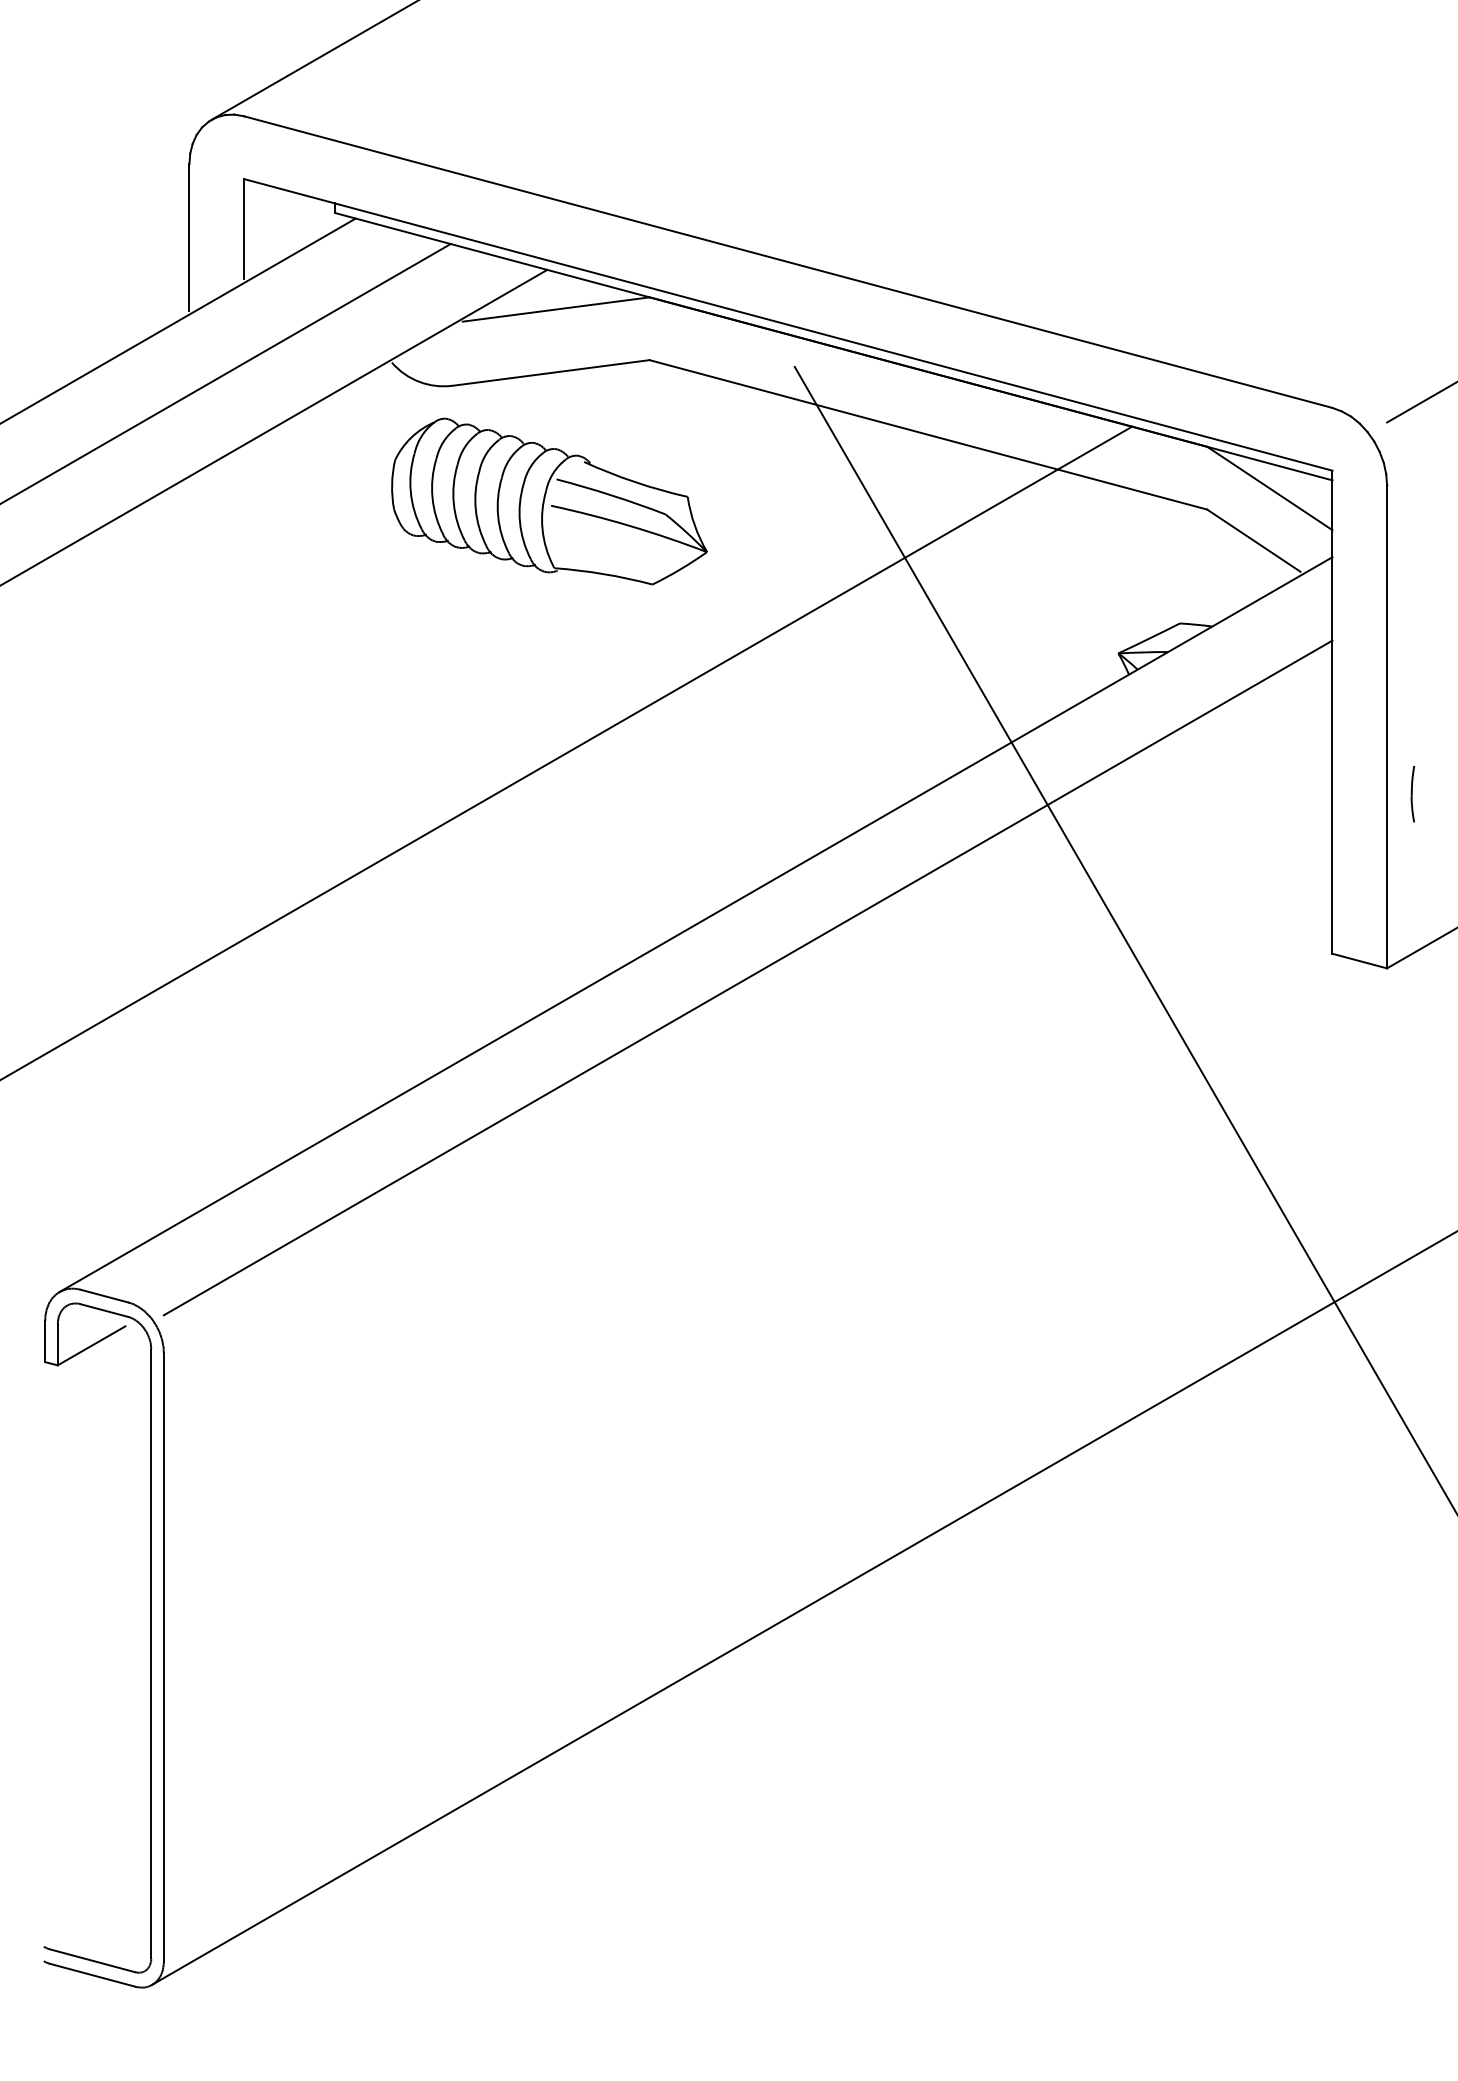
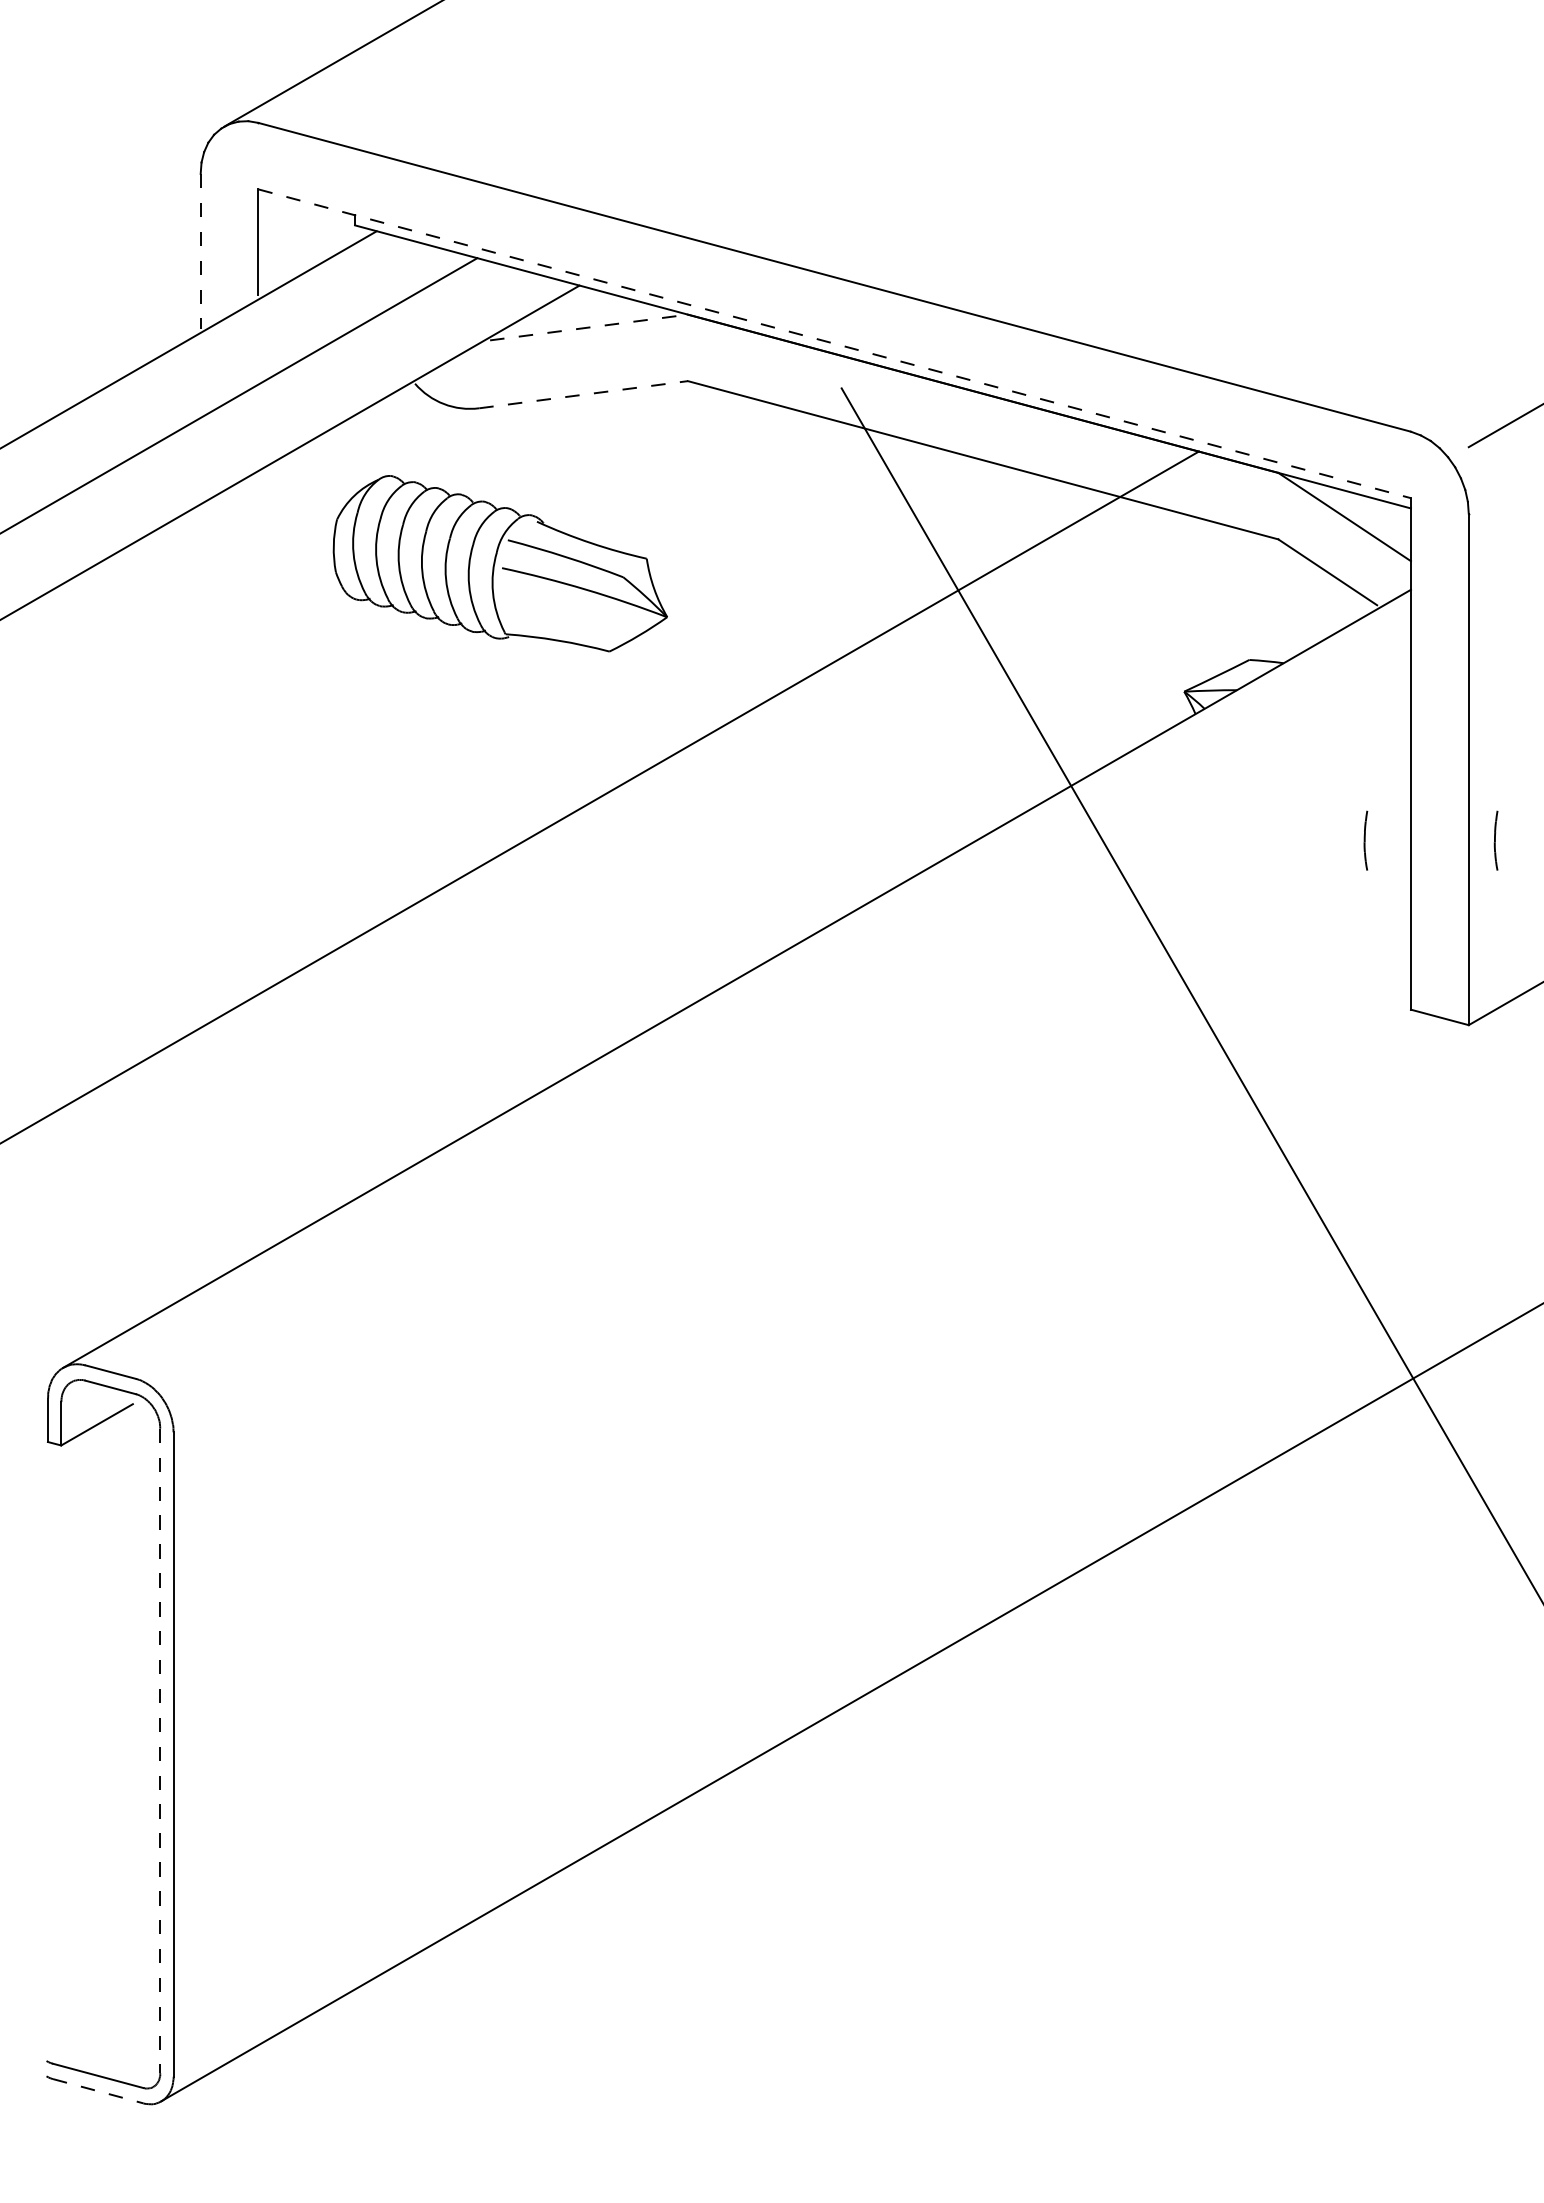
line: (189, 238) -> (200, 252), solid -> dashed
line: (556, 309) -> (589, 327), solid -> dashed
line: (788, 325) -> (834, 344), solid -> dashed
line: (551, 372) -> (584, 394), solid -> dashed
part: (549, 501) -> (500, 563), moved
part: (1289, 794) -> (1365, 841), added
line: (747, 977) -> (791, 1034), removed
line: (151, 1654) -> (160, 1751), solid -> dashed
line: (93, 1975) -> (99, 2091), solid -> dashed

